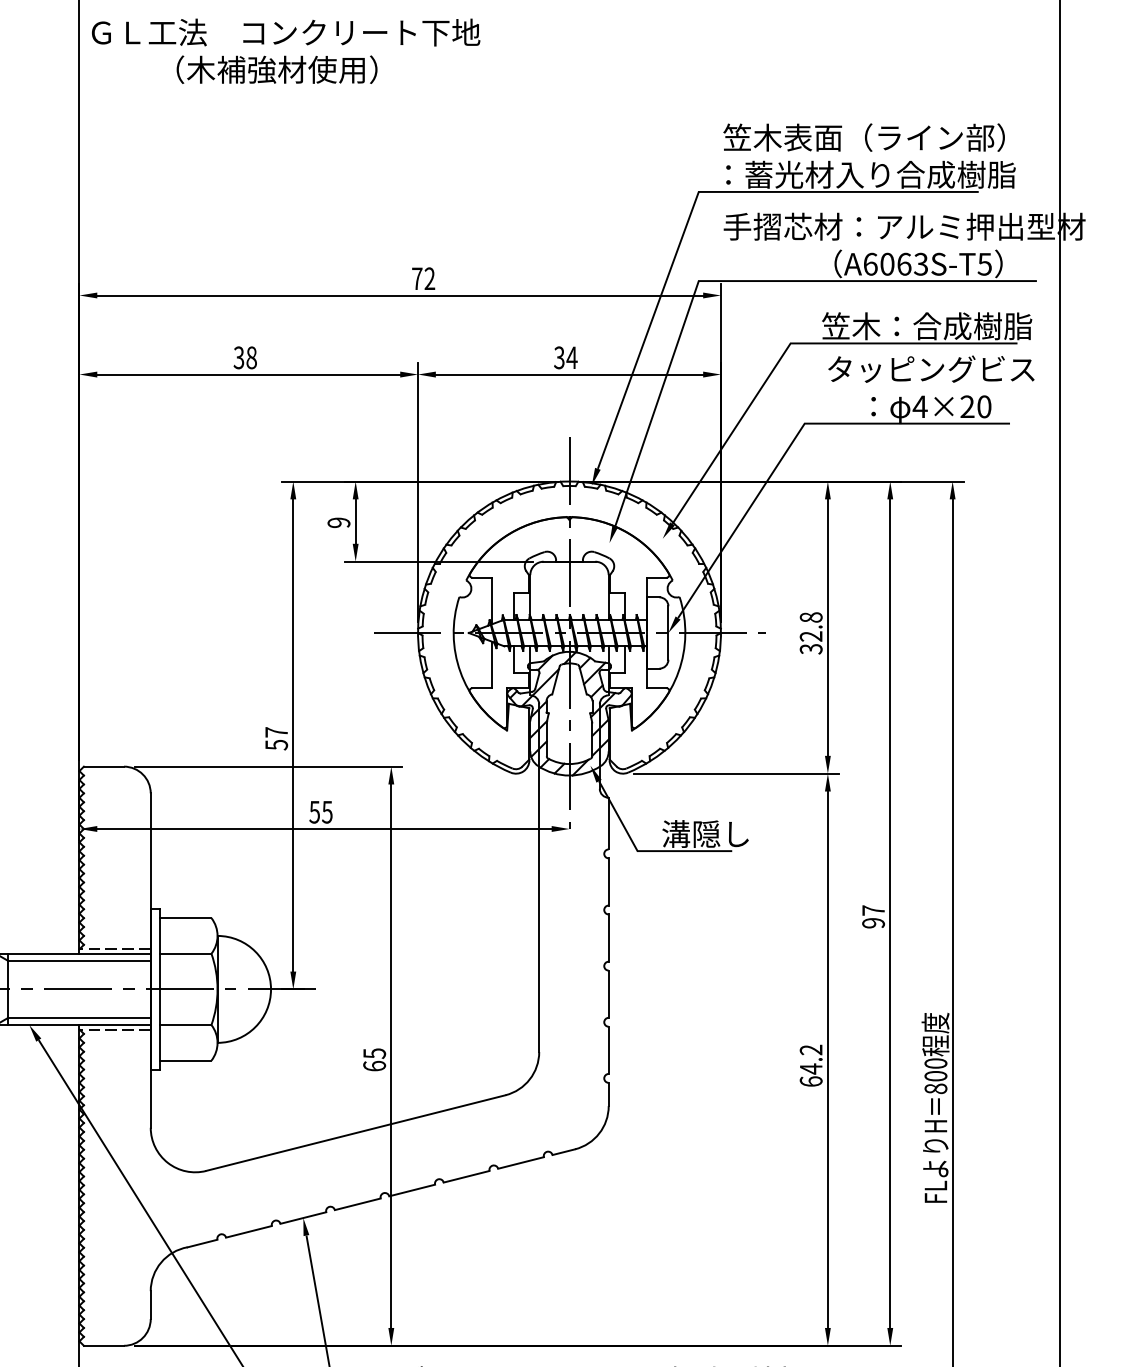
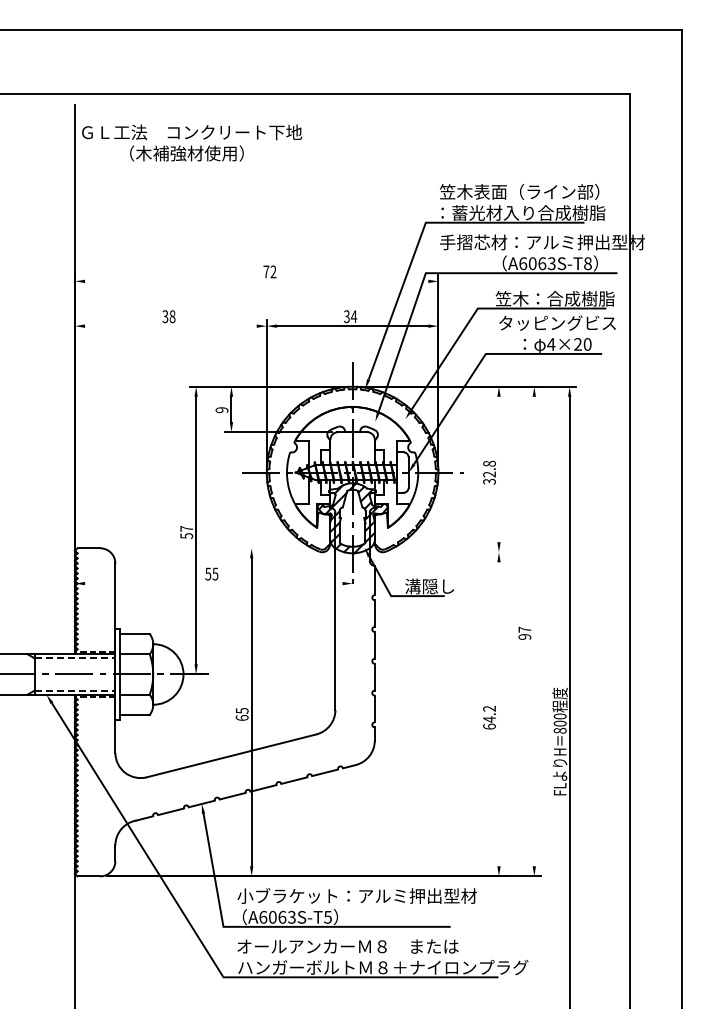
text: (984, 263) -> (587, 263), A6063S-T5 -> A6063S-T8
line: (399, 295) -> (256, 281), removed
line: (248, 375) -> (170, 326), removed
line: (827, 627) -> (498, 469), removed
line: (267, 767) -> (181, 548), removed
line: (736, 774) -> (447, 552), removed
line: (323, 828) -> (213, 583), removed
line: (890, 913) -> (534, 631), removed
line: (80, 961) -> (75, 658), solid -> dashed
line: (80, 1017) -> (75, 690), solid -> dashed
line: (827, 1060) -> (498, 714), removed

